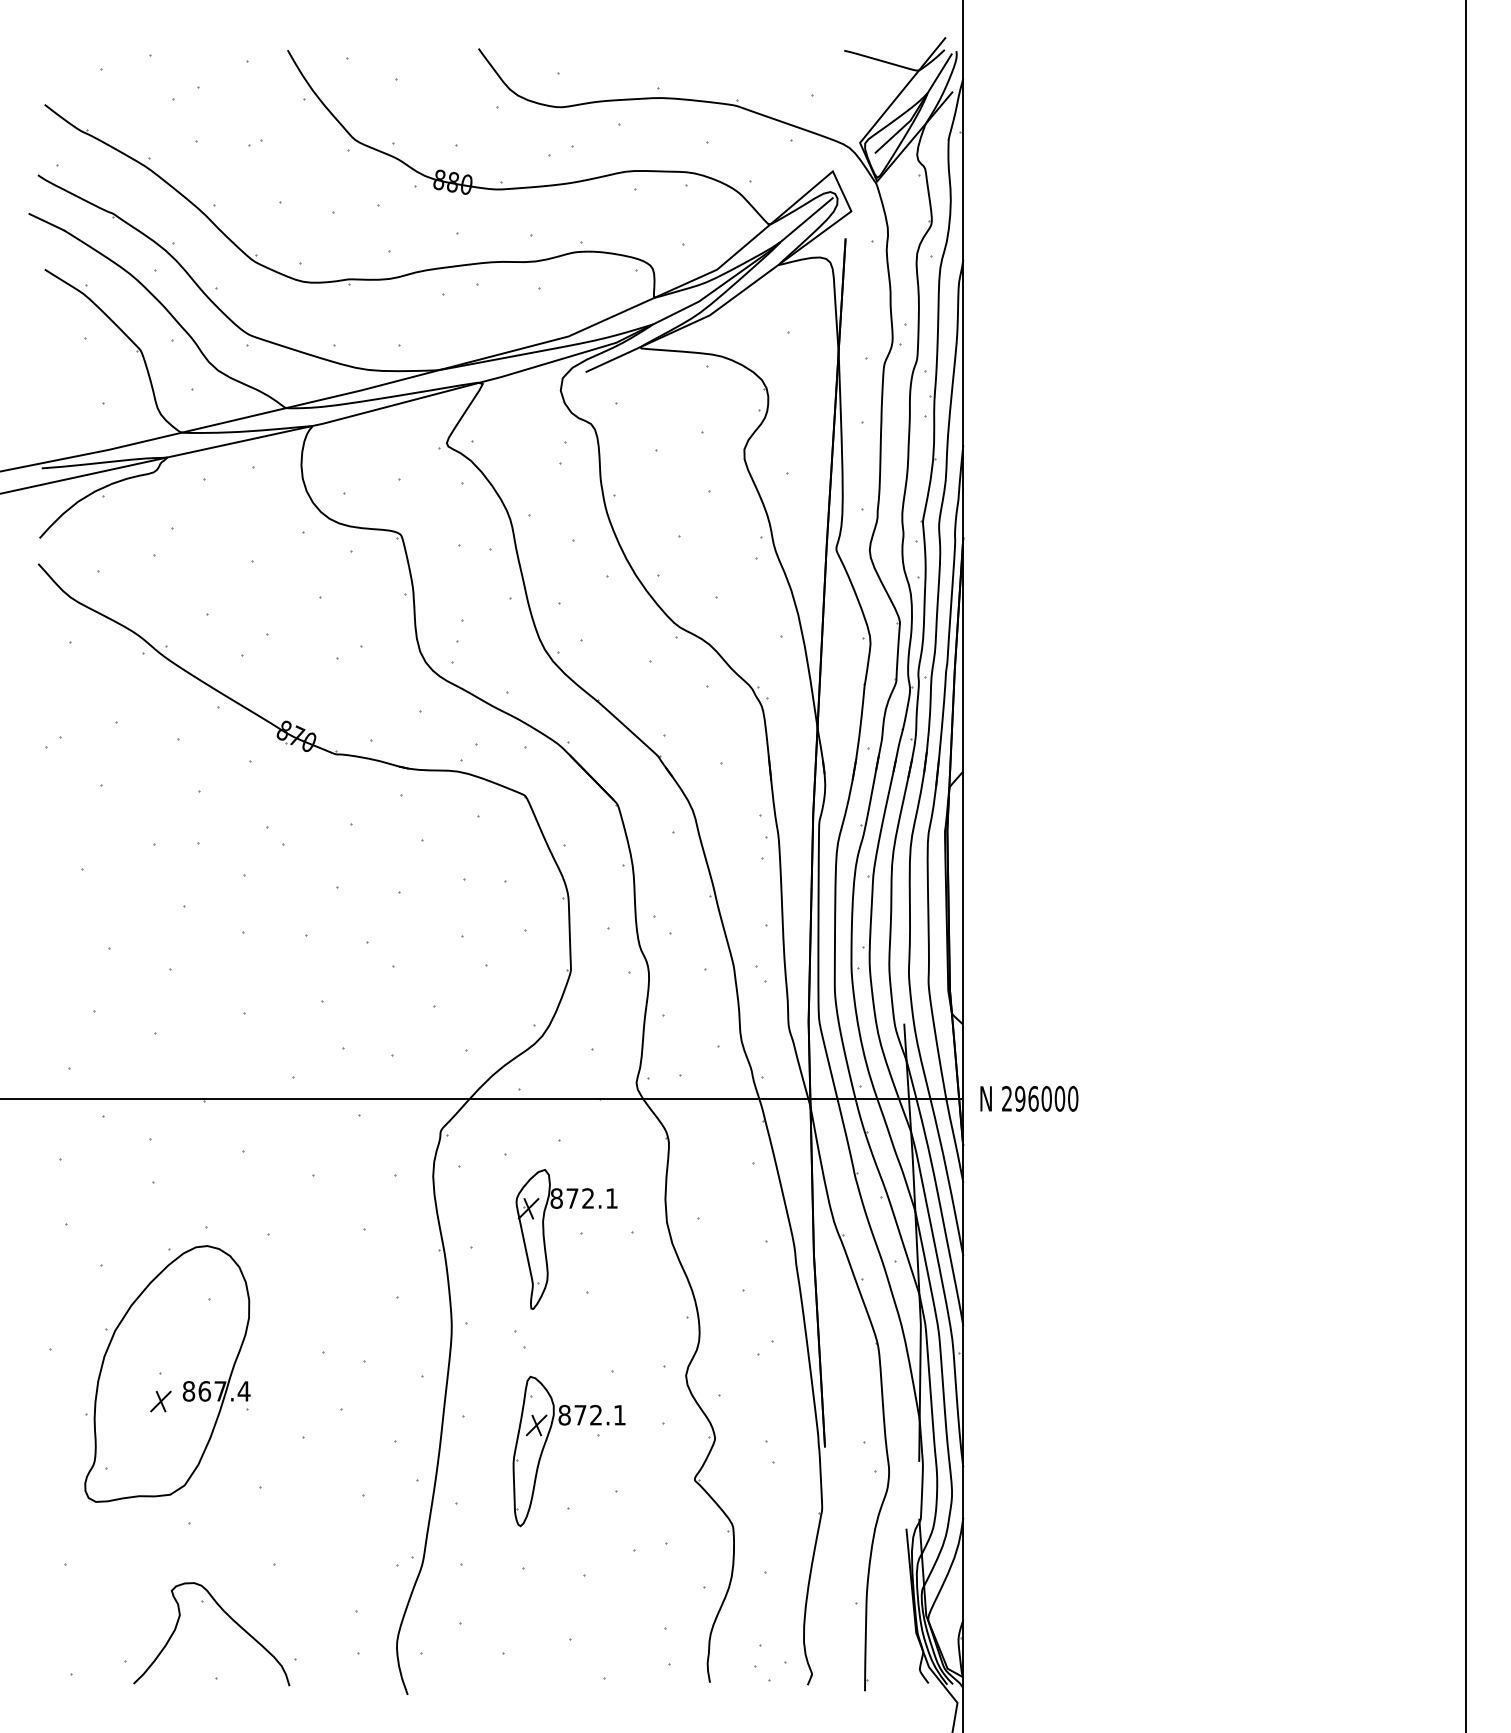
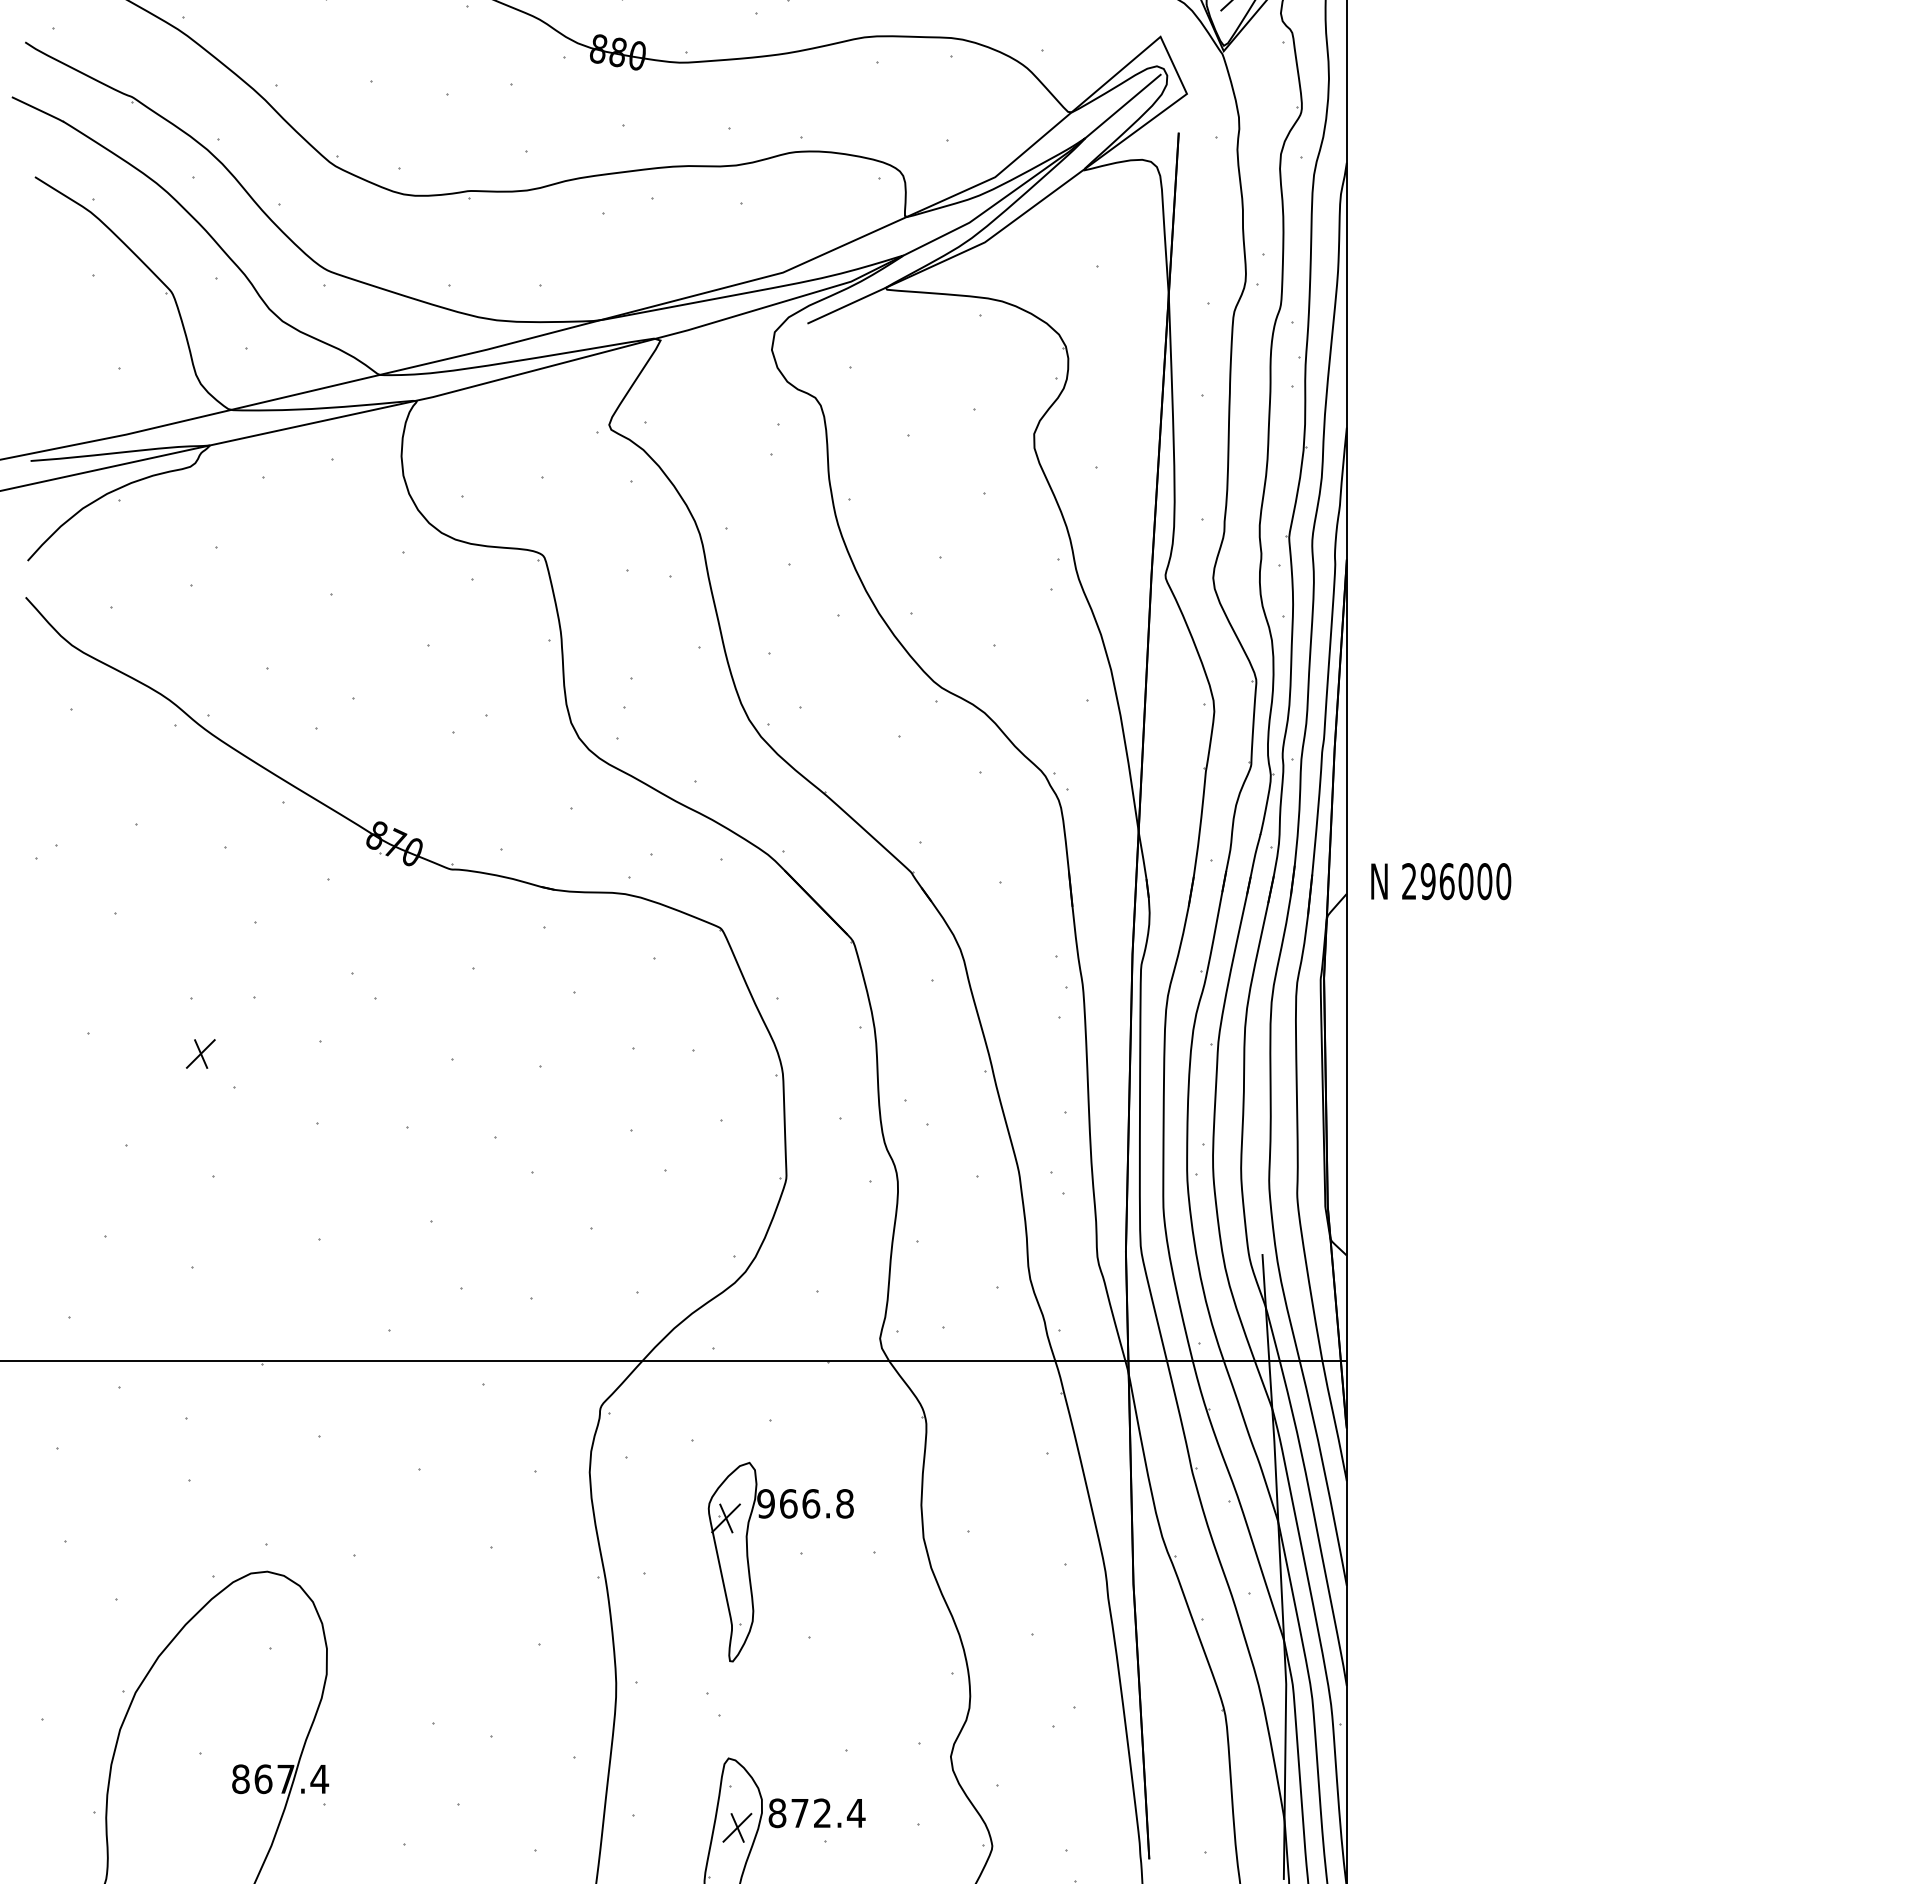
text: (1029, 1098) -> (1441, 881), moved
text: (584, 1198) -> (805, 1503), 872.1 -> 966.8
part: (160, 1401) -> (200, 1053), moved
text: (619, 1415) -> (855, 1813), 872.1 -> 872.4

